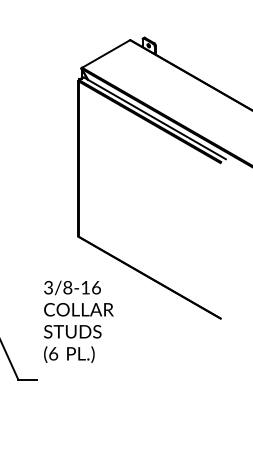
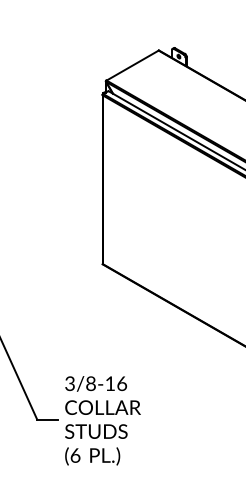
text: (78, 321) -> (102, 420), moved

